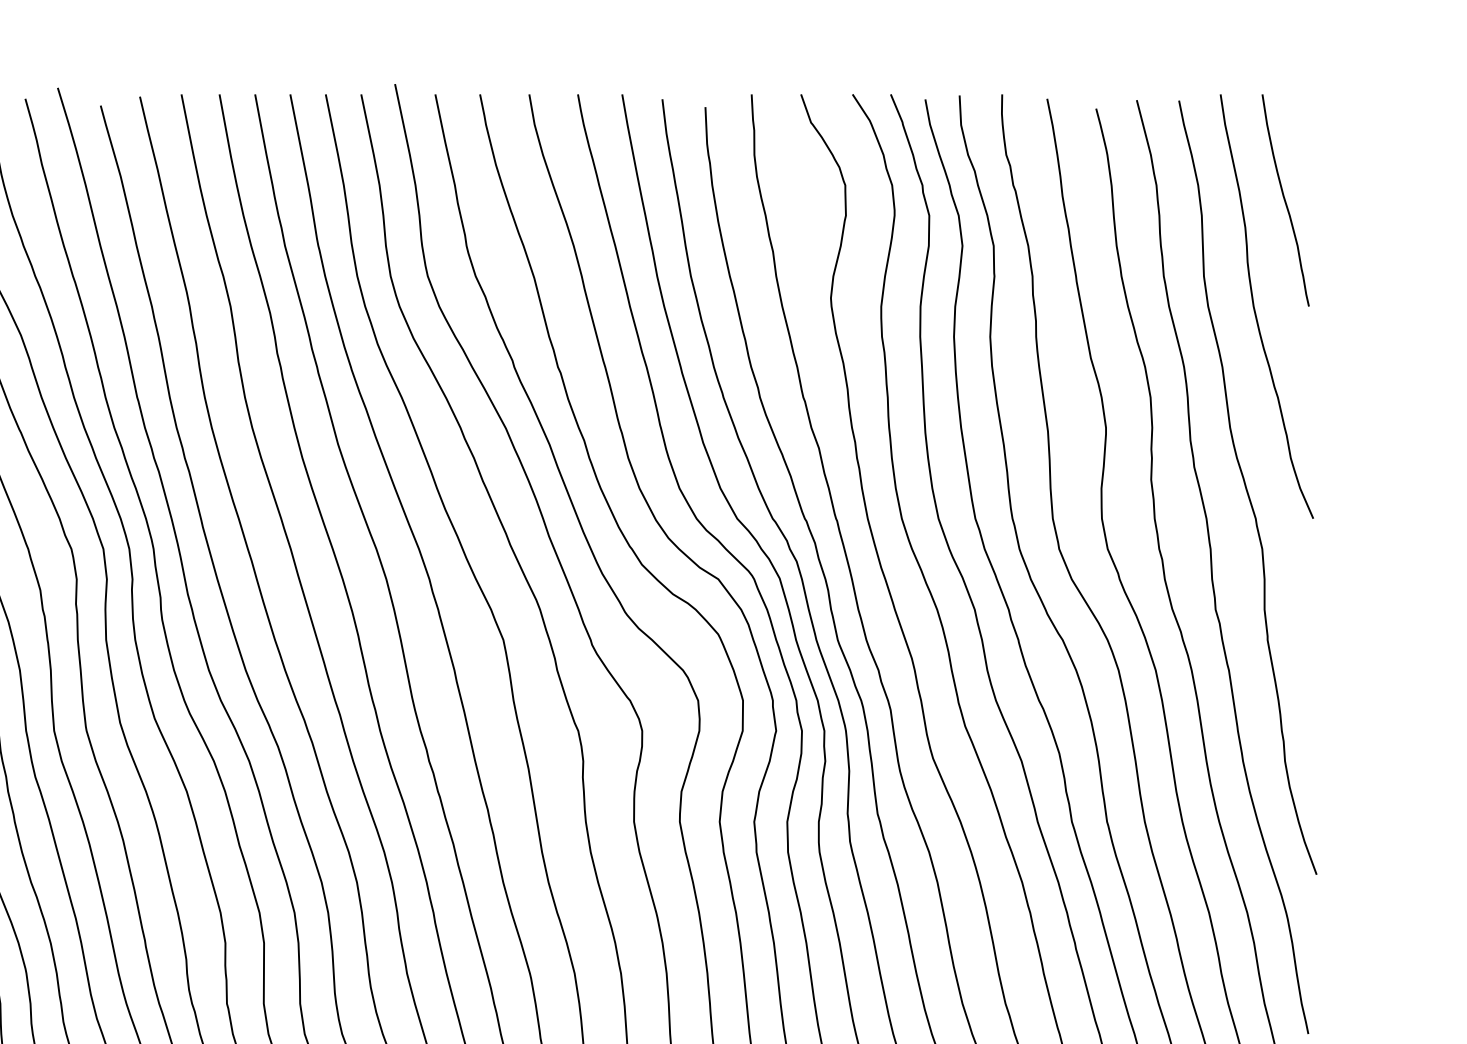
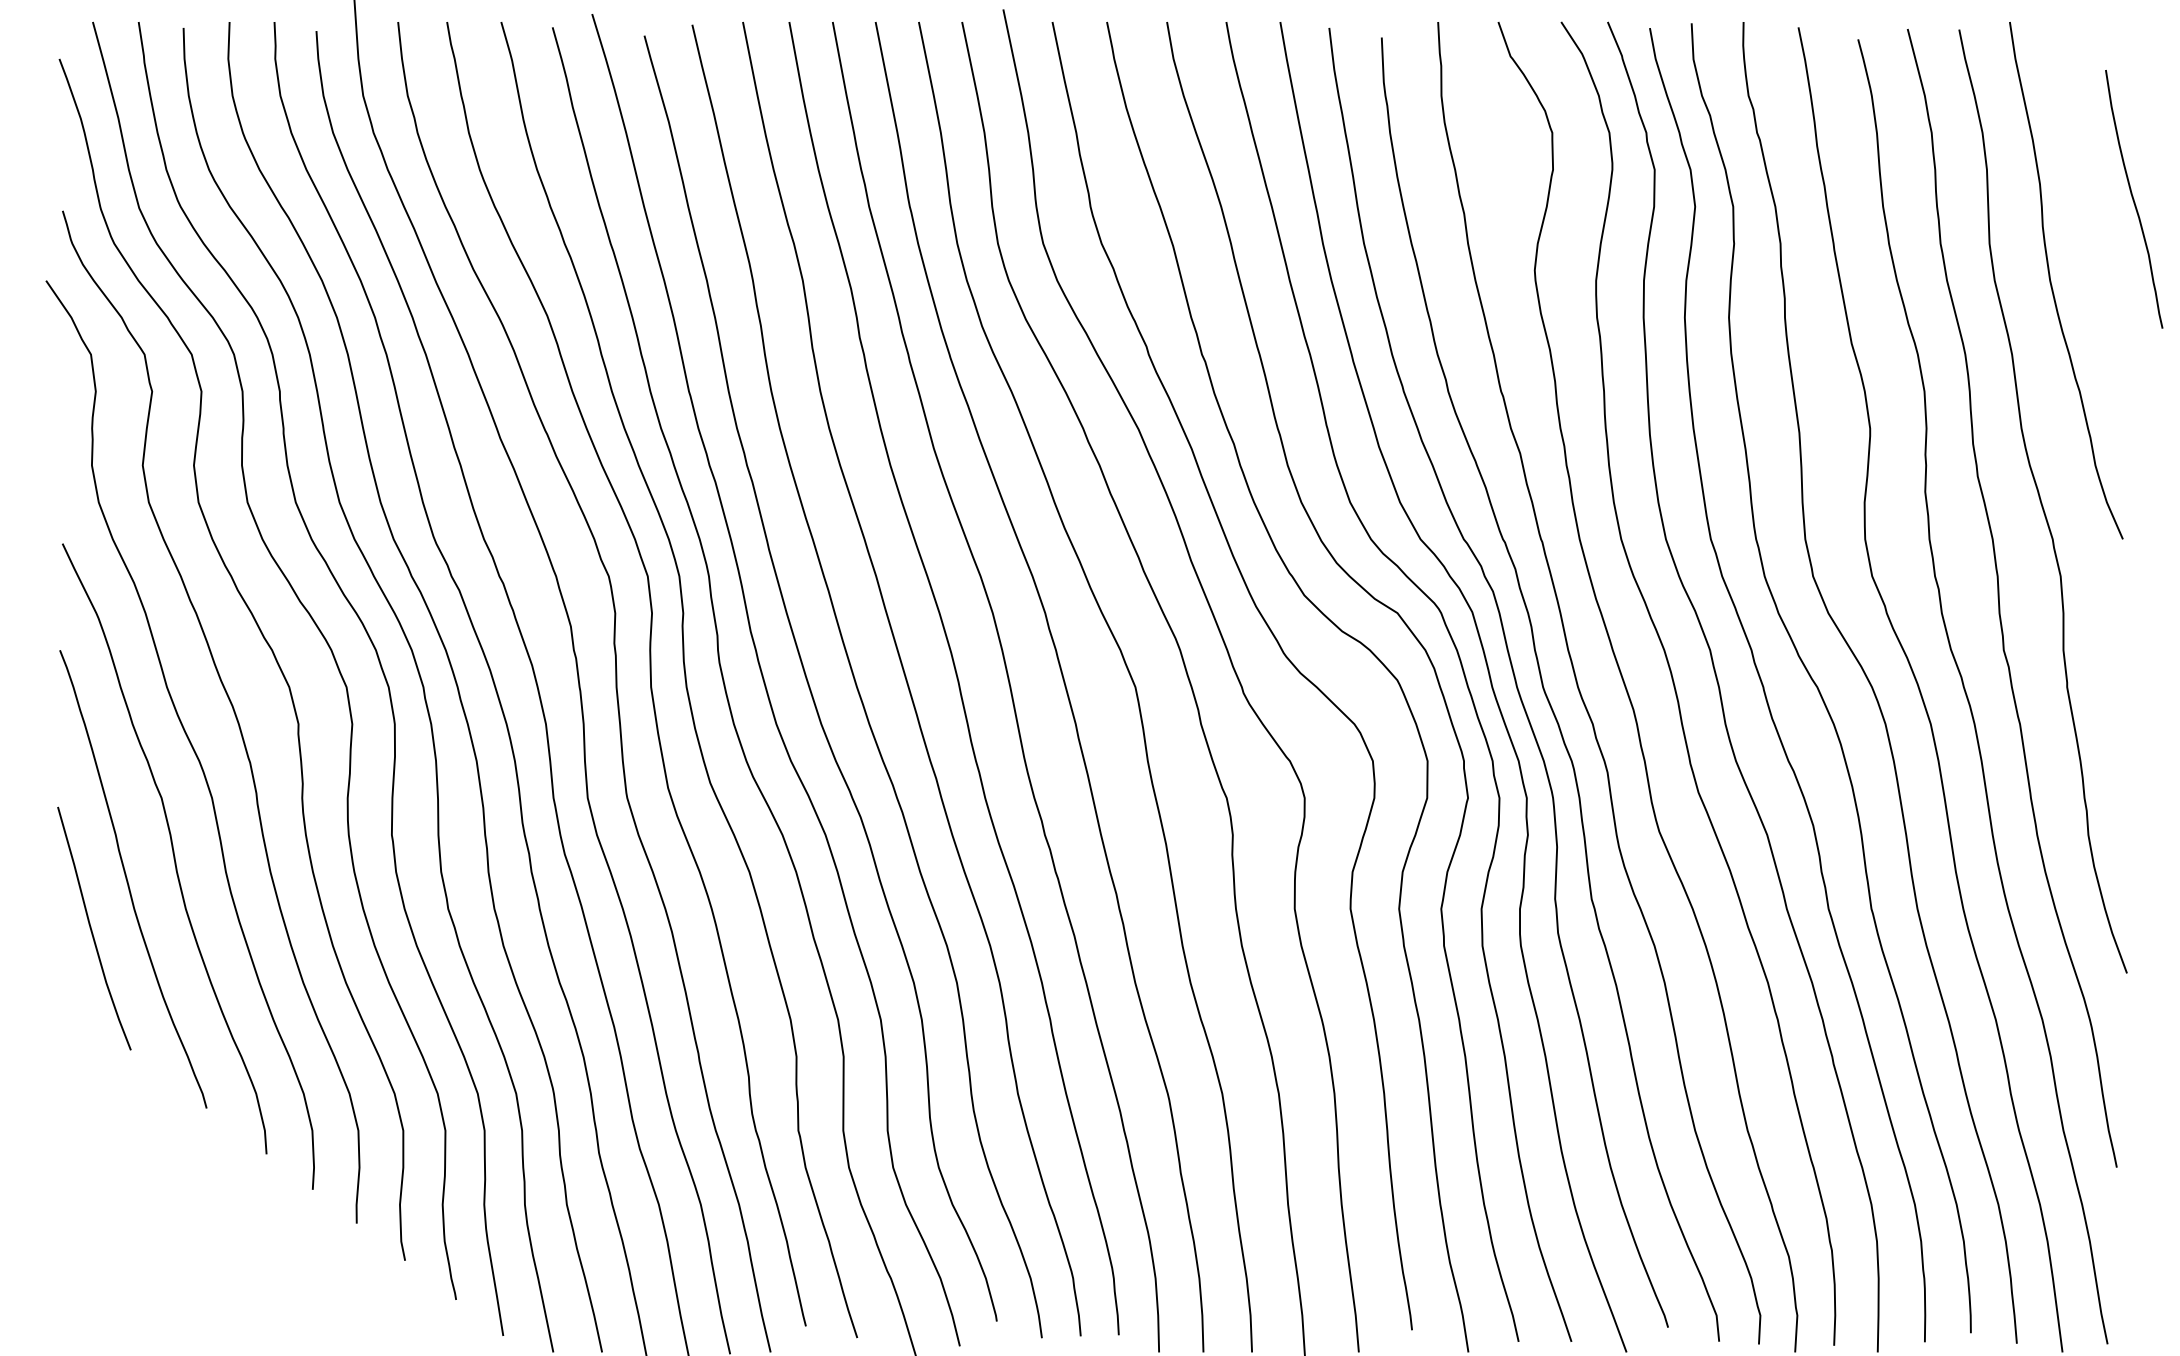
curve: (1285, 200) -> (2134, 199), moved

